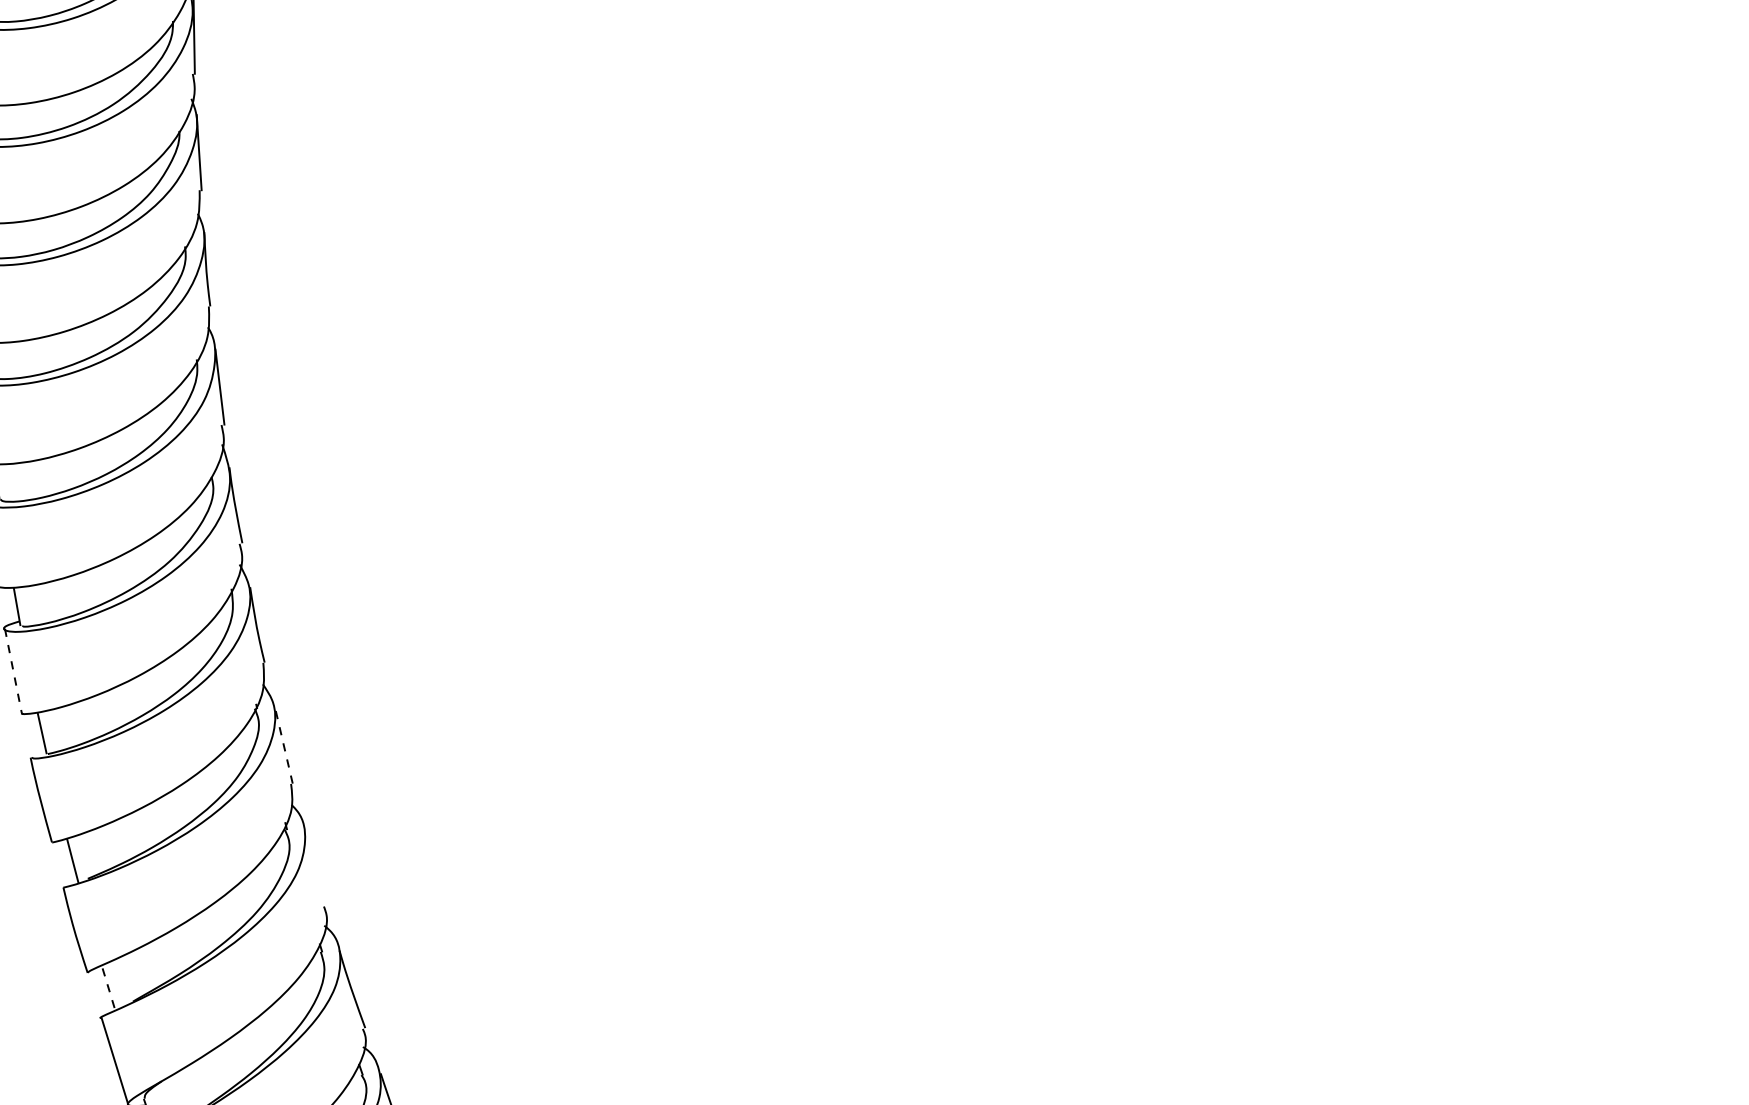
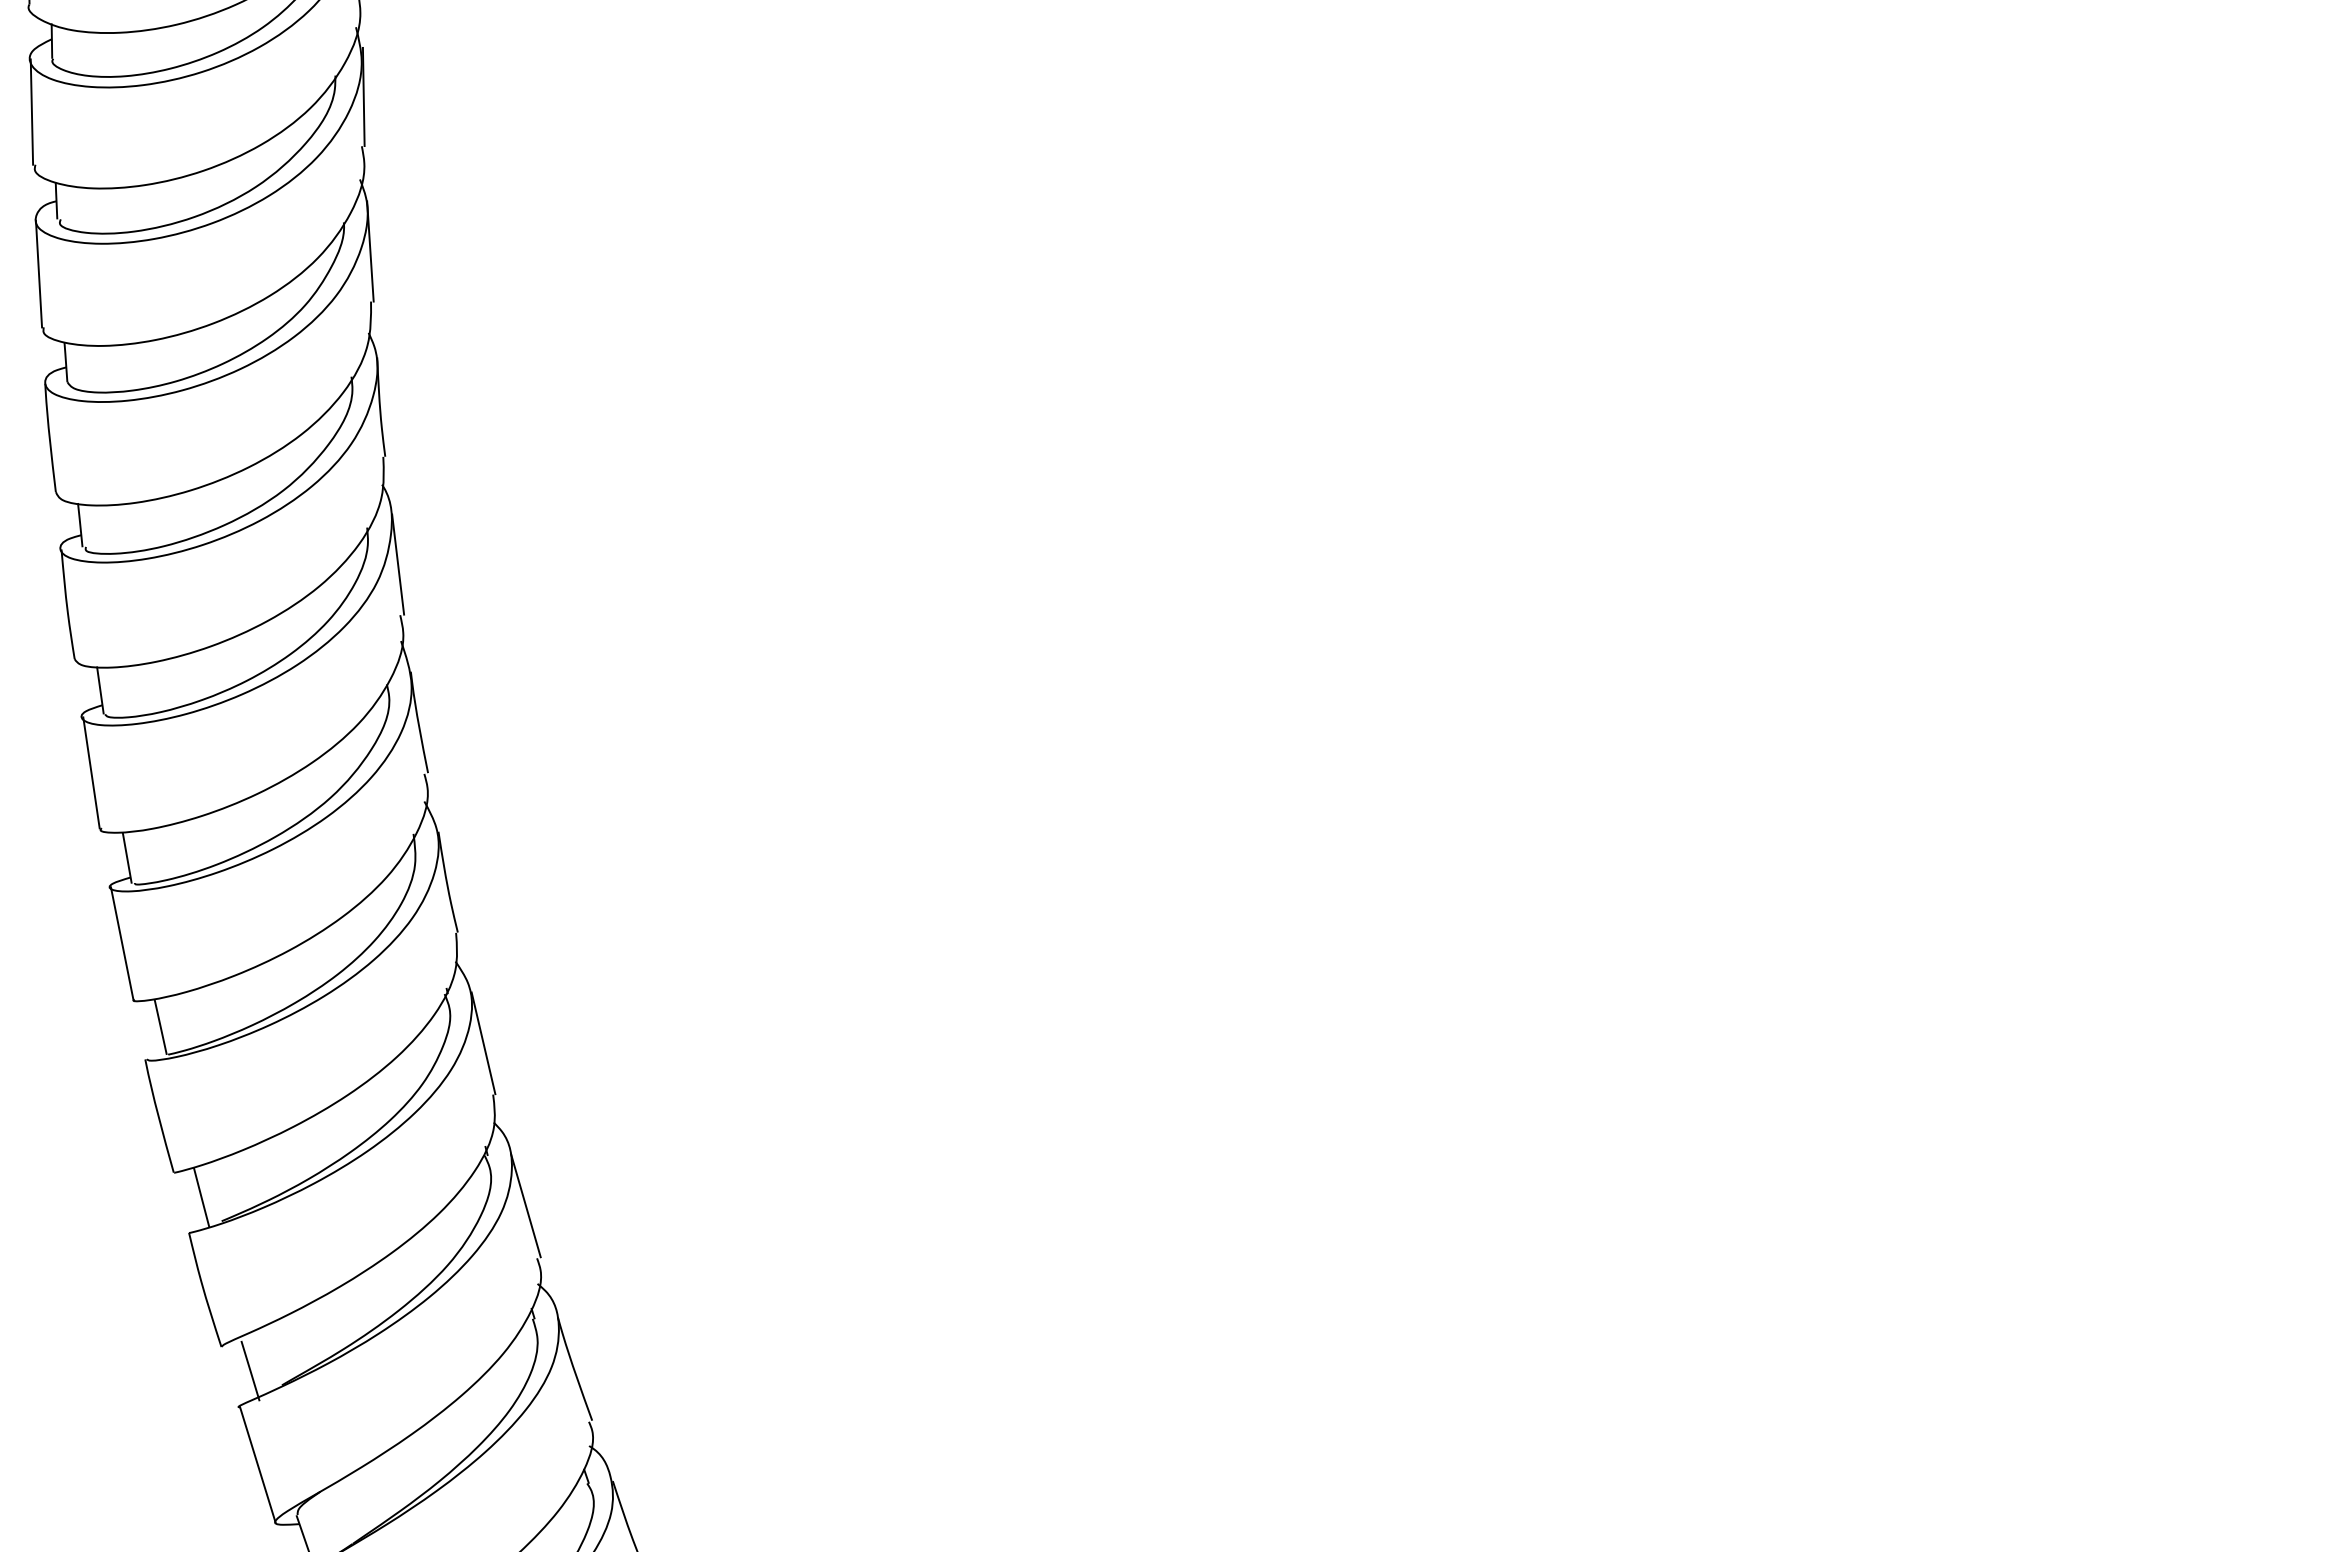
line: (13, 670) -> (122, 943), dashed -> solid
line: (283, 744) -> (483, 1042), dashed -> solid
line: (315, 866) -> (525, 1205), added
line: (109, 991) -> (250, 1371), dashed -> solid

